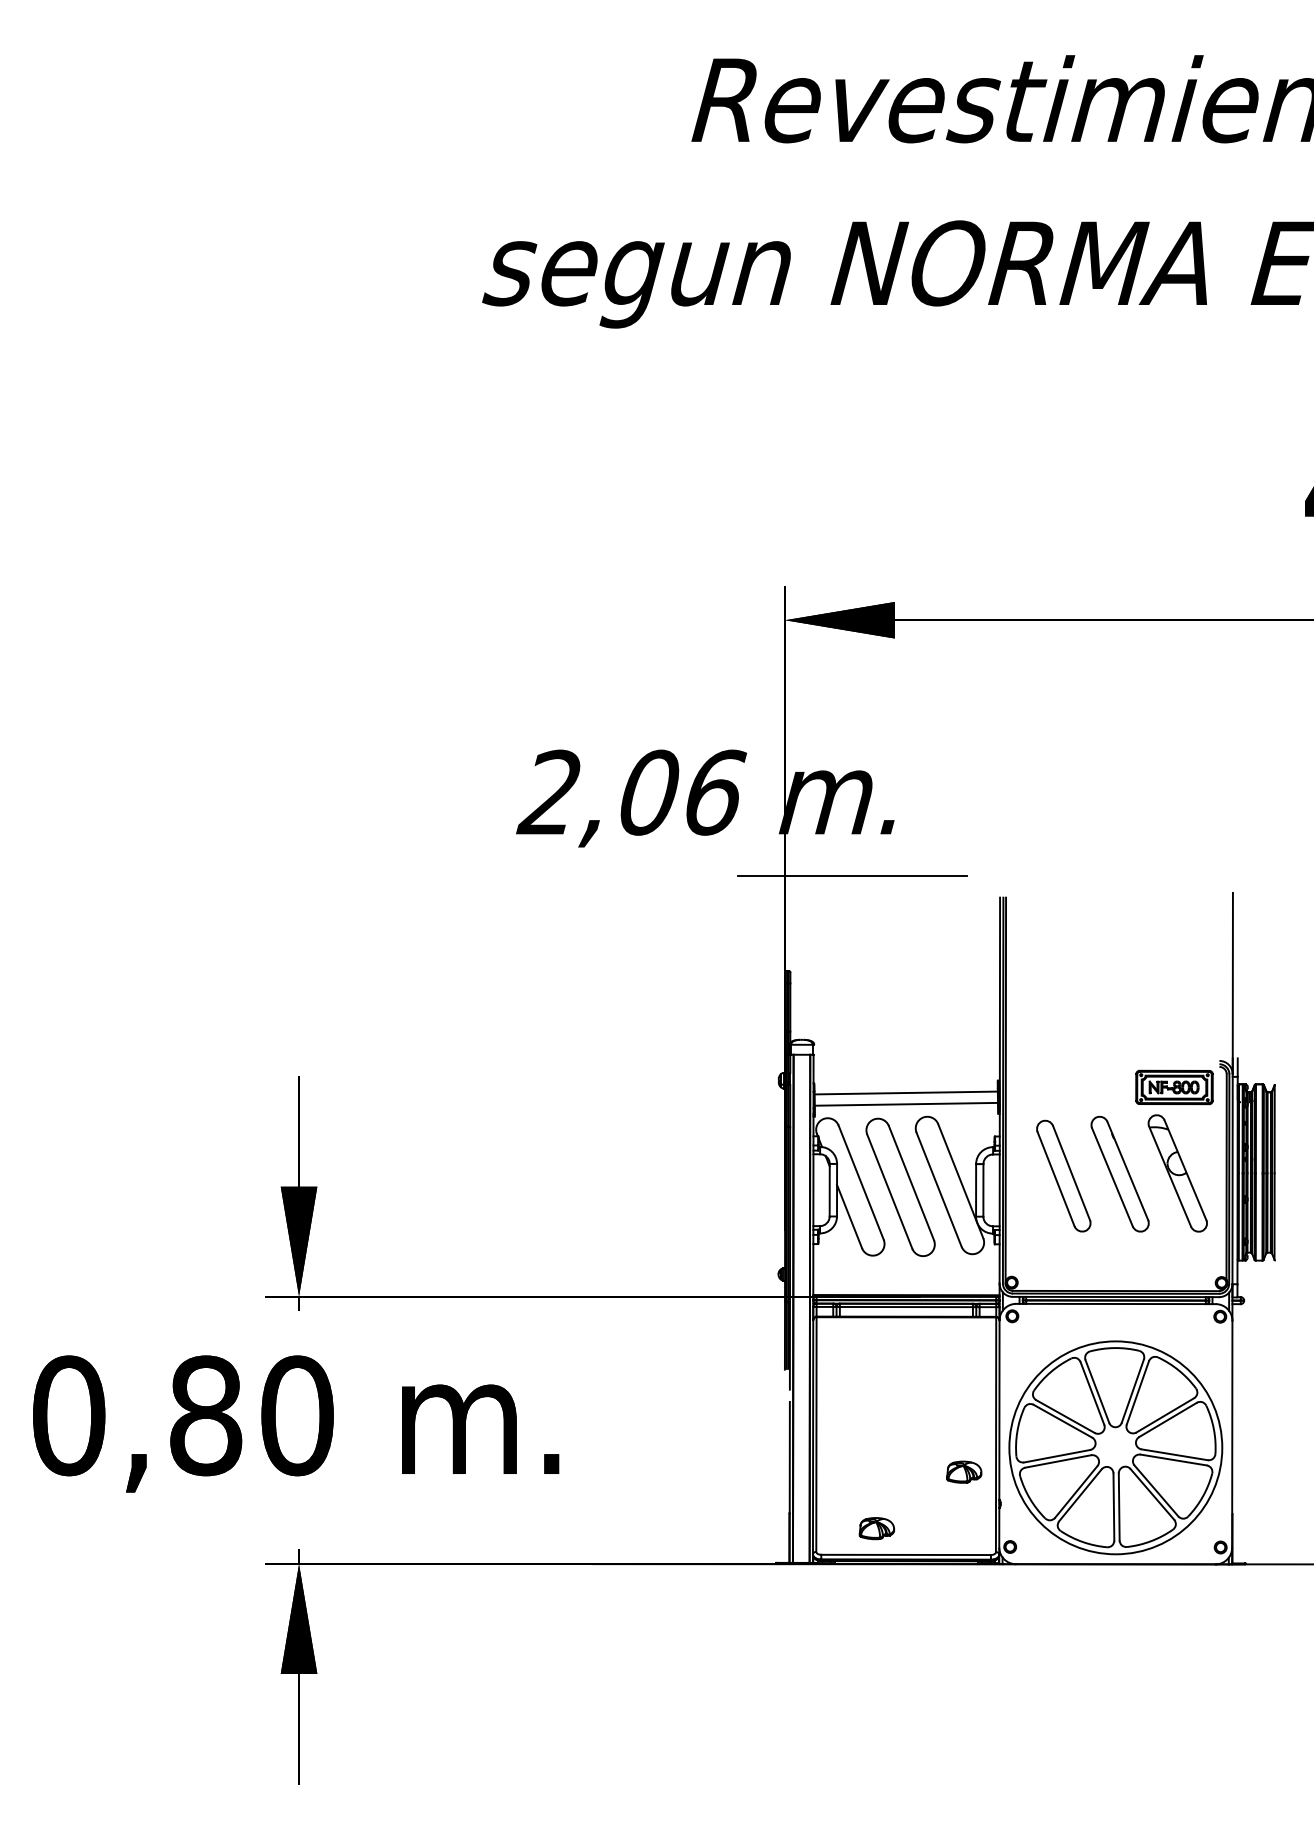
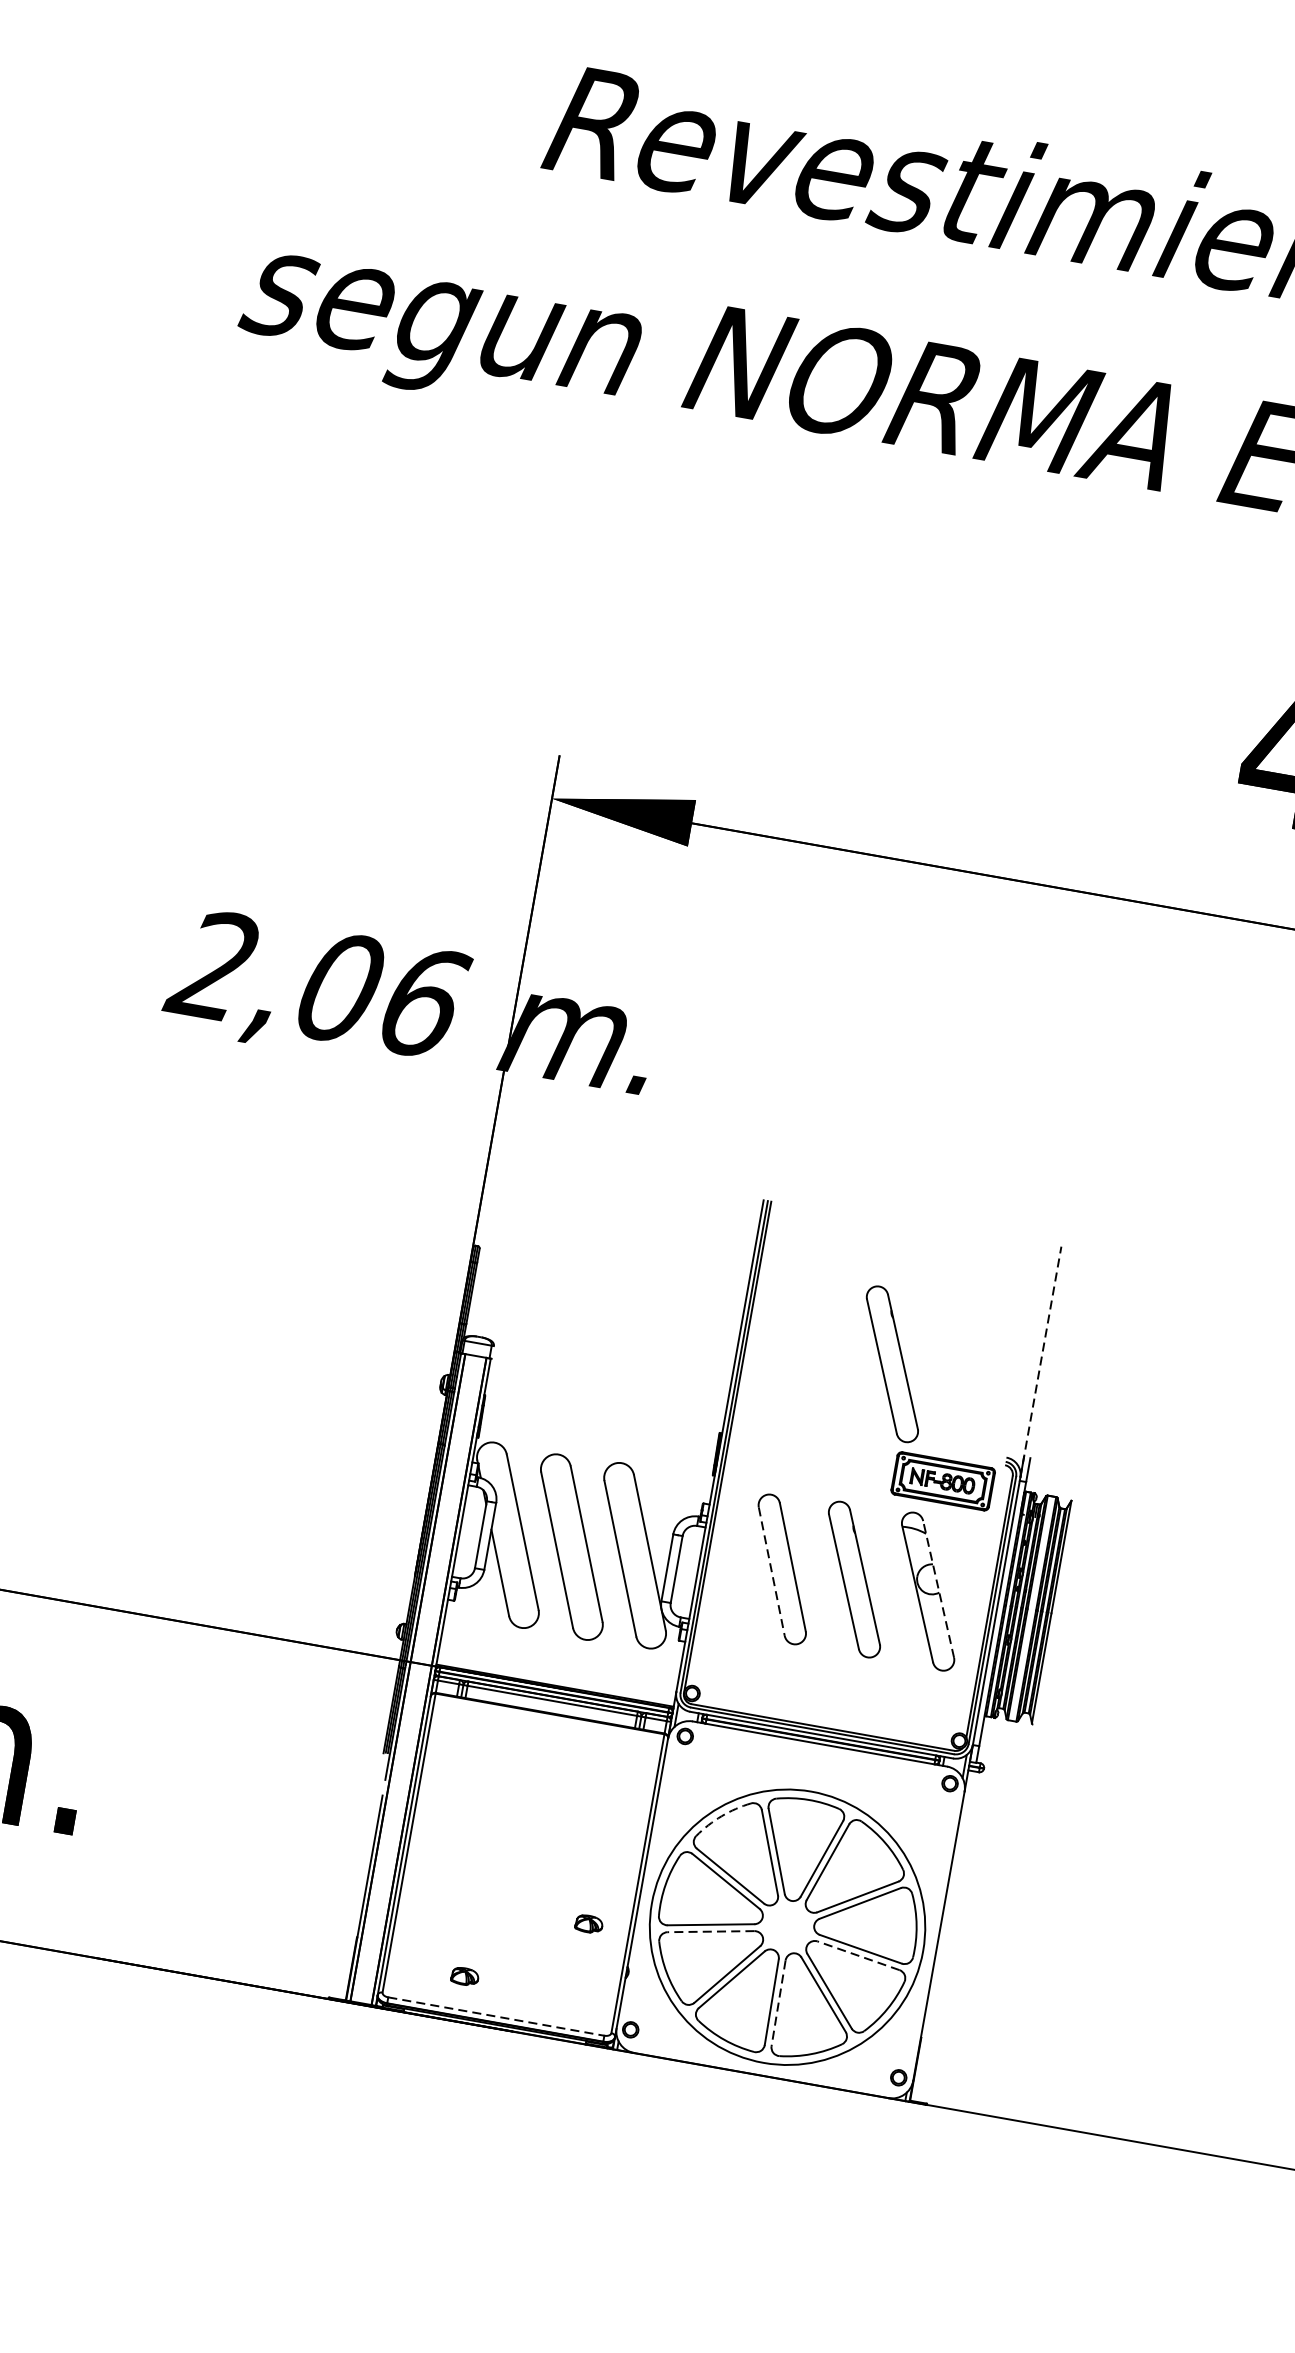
line: (852, 876) -> (580, 1140), removed
line: (1232, 983) -> (1040, 1361), solid -> dashed
part: (1119, 1005) -> (891, 1364), added
line: (905, 1092) -> (599, 1427), removed
line: (906, 1103) -> (598, 1441), removed
line: (1185, 1169) -> (938, 1588), solid -> dashed
line: (1056, 1179) -> (772, 1572), solid -> dashed
arc: (1050, 1372) -> (721, 1816), solid -> dashed
line: (1173, 1460) -> (858, 1956), solid -> dashed
line: (1058, 1461) -> (711, 1931), solid -> dashed
part: (964, 1471) -> (589, 1923), size x0.6
line: (1119, 1506) -> (779, 2002), solid -> dashed
part: (876, 1528) -> (464, 1976), size x0.6
line: (906, 1554) -> (496, 2016), solid -> dashed

